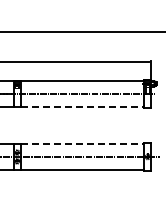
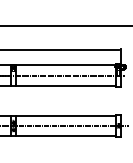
line: (82, 106) -> (66, 85), dashed -> solid
line: (82, 144) -> (66, 116), dashed -> solid

